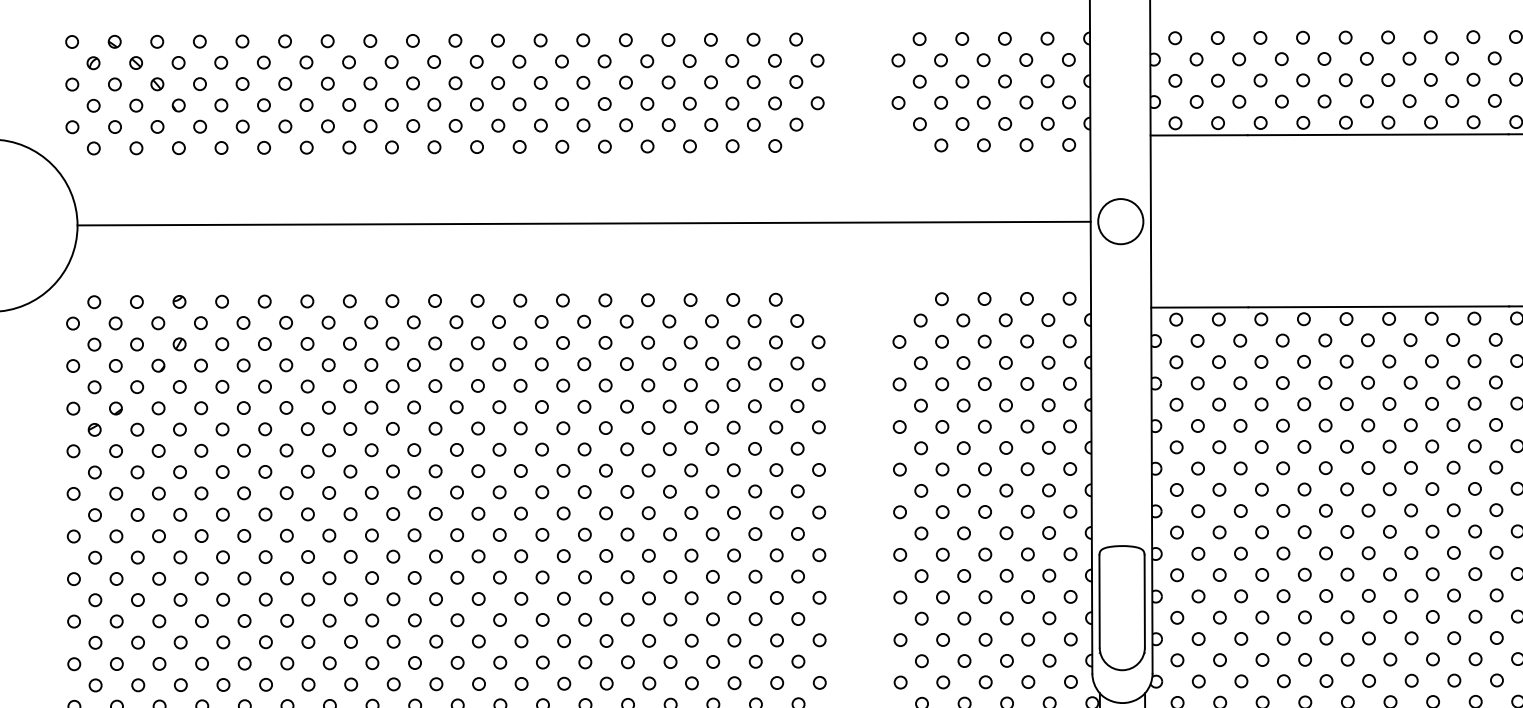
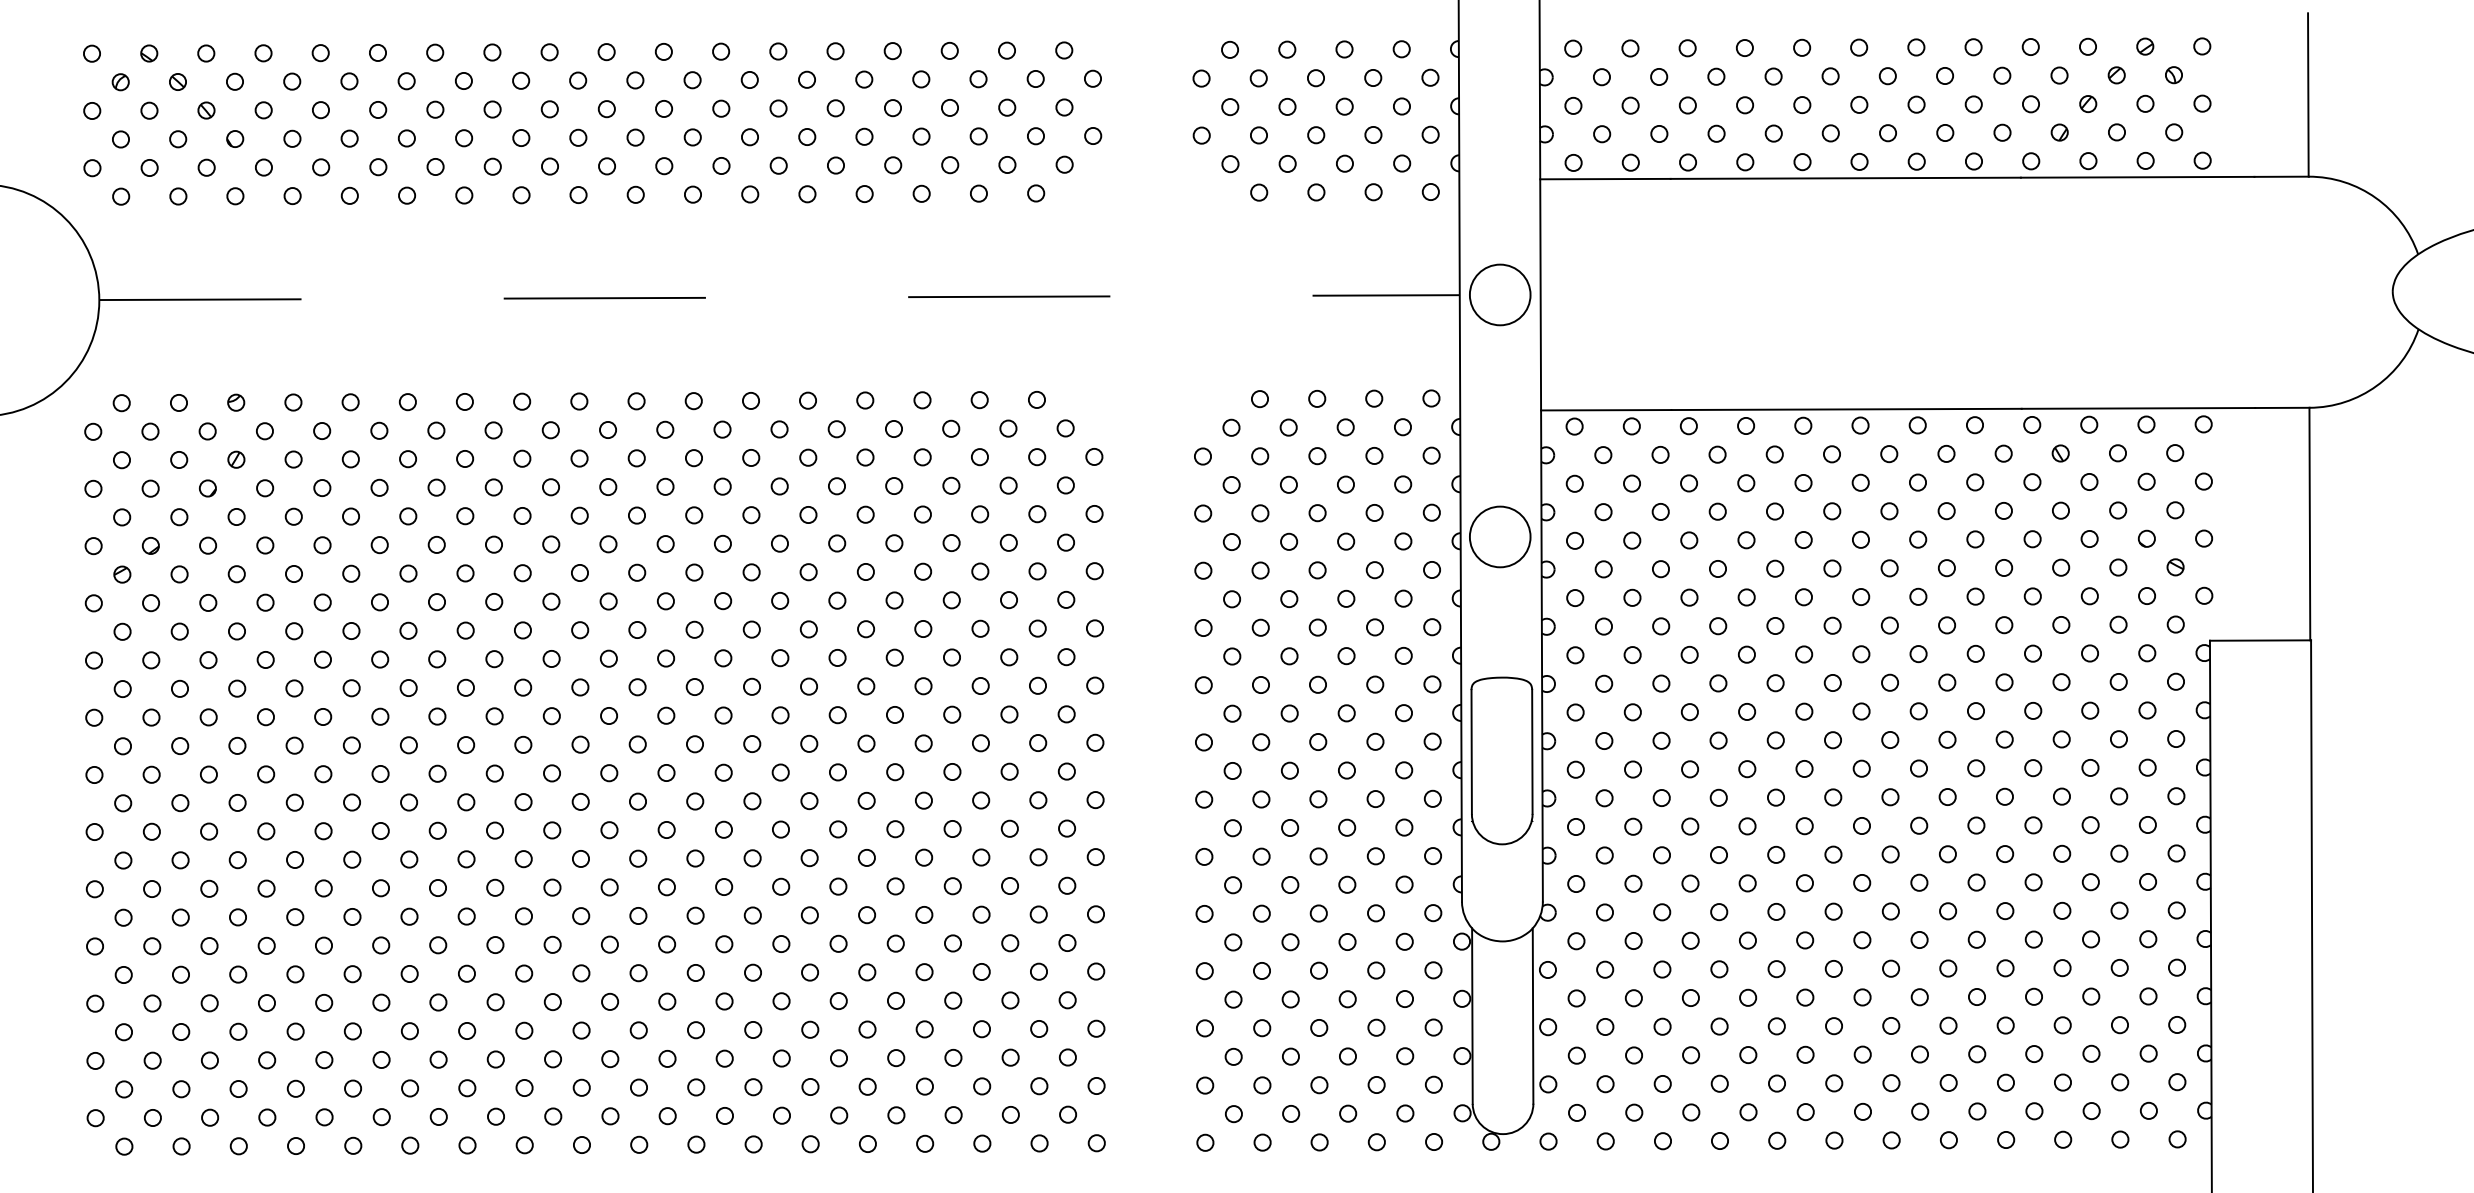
line: (584, 223) -> (780, 297), solid -> dashed
circle: (1121, 401) -> (1500, 536), added
part: (1121, 607) -> (1501, 760), moved

